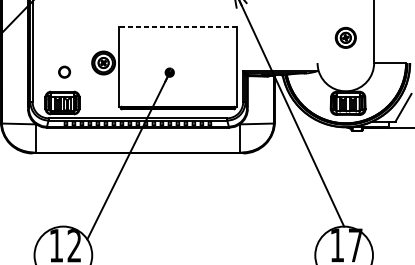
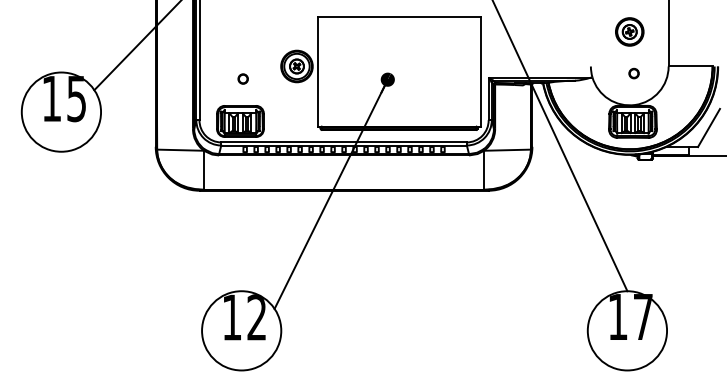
line: (178, 26) -> (399, 16), dashed -> solid
part: (348, 68) -> (633, 73), added
part: (63, 71) -> (242, 78), size x0.62

